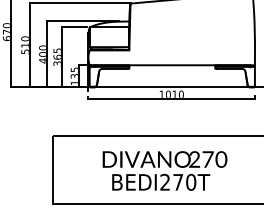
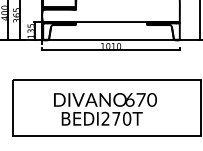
text: (194, 159) -> (129, 99), 270 -> 670

